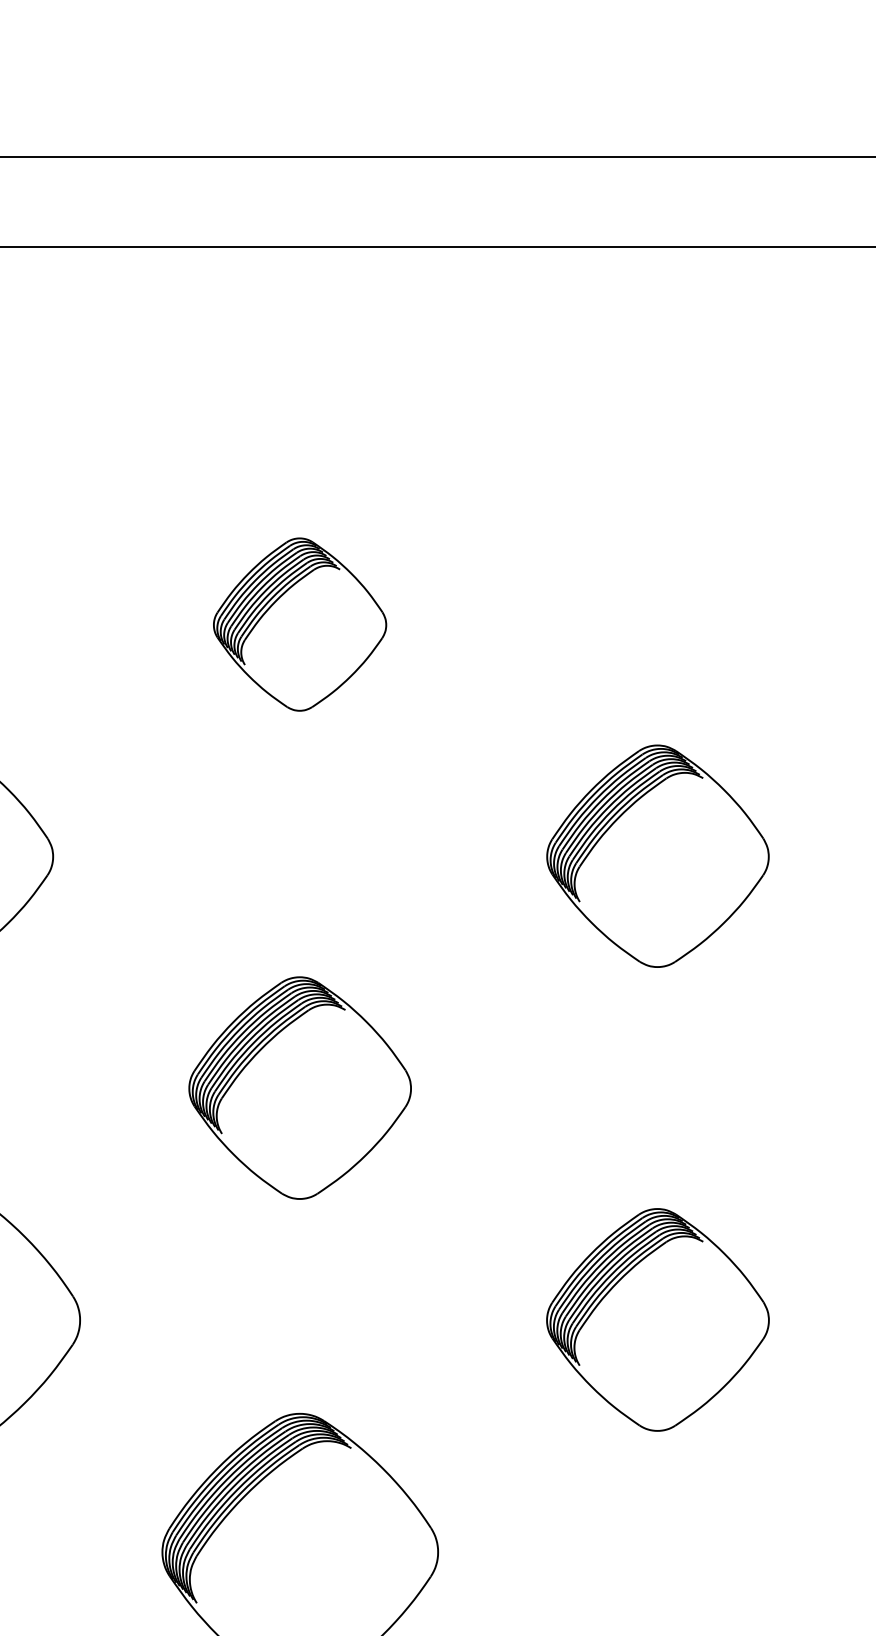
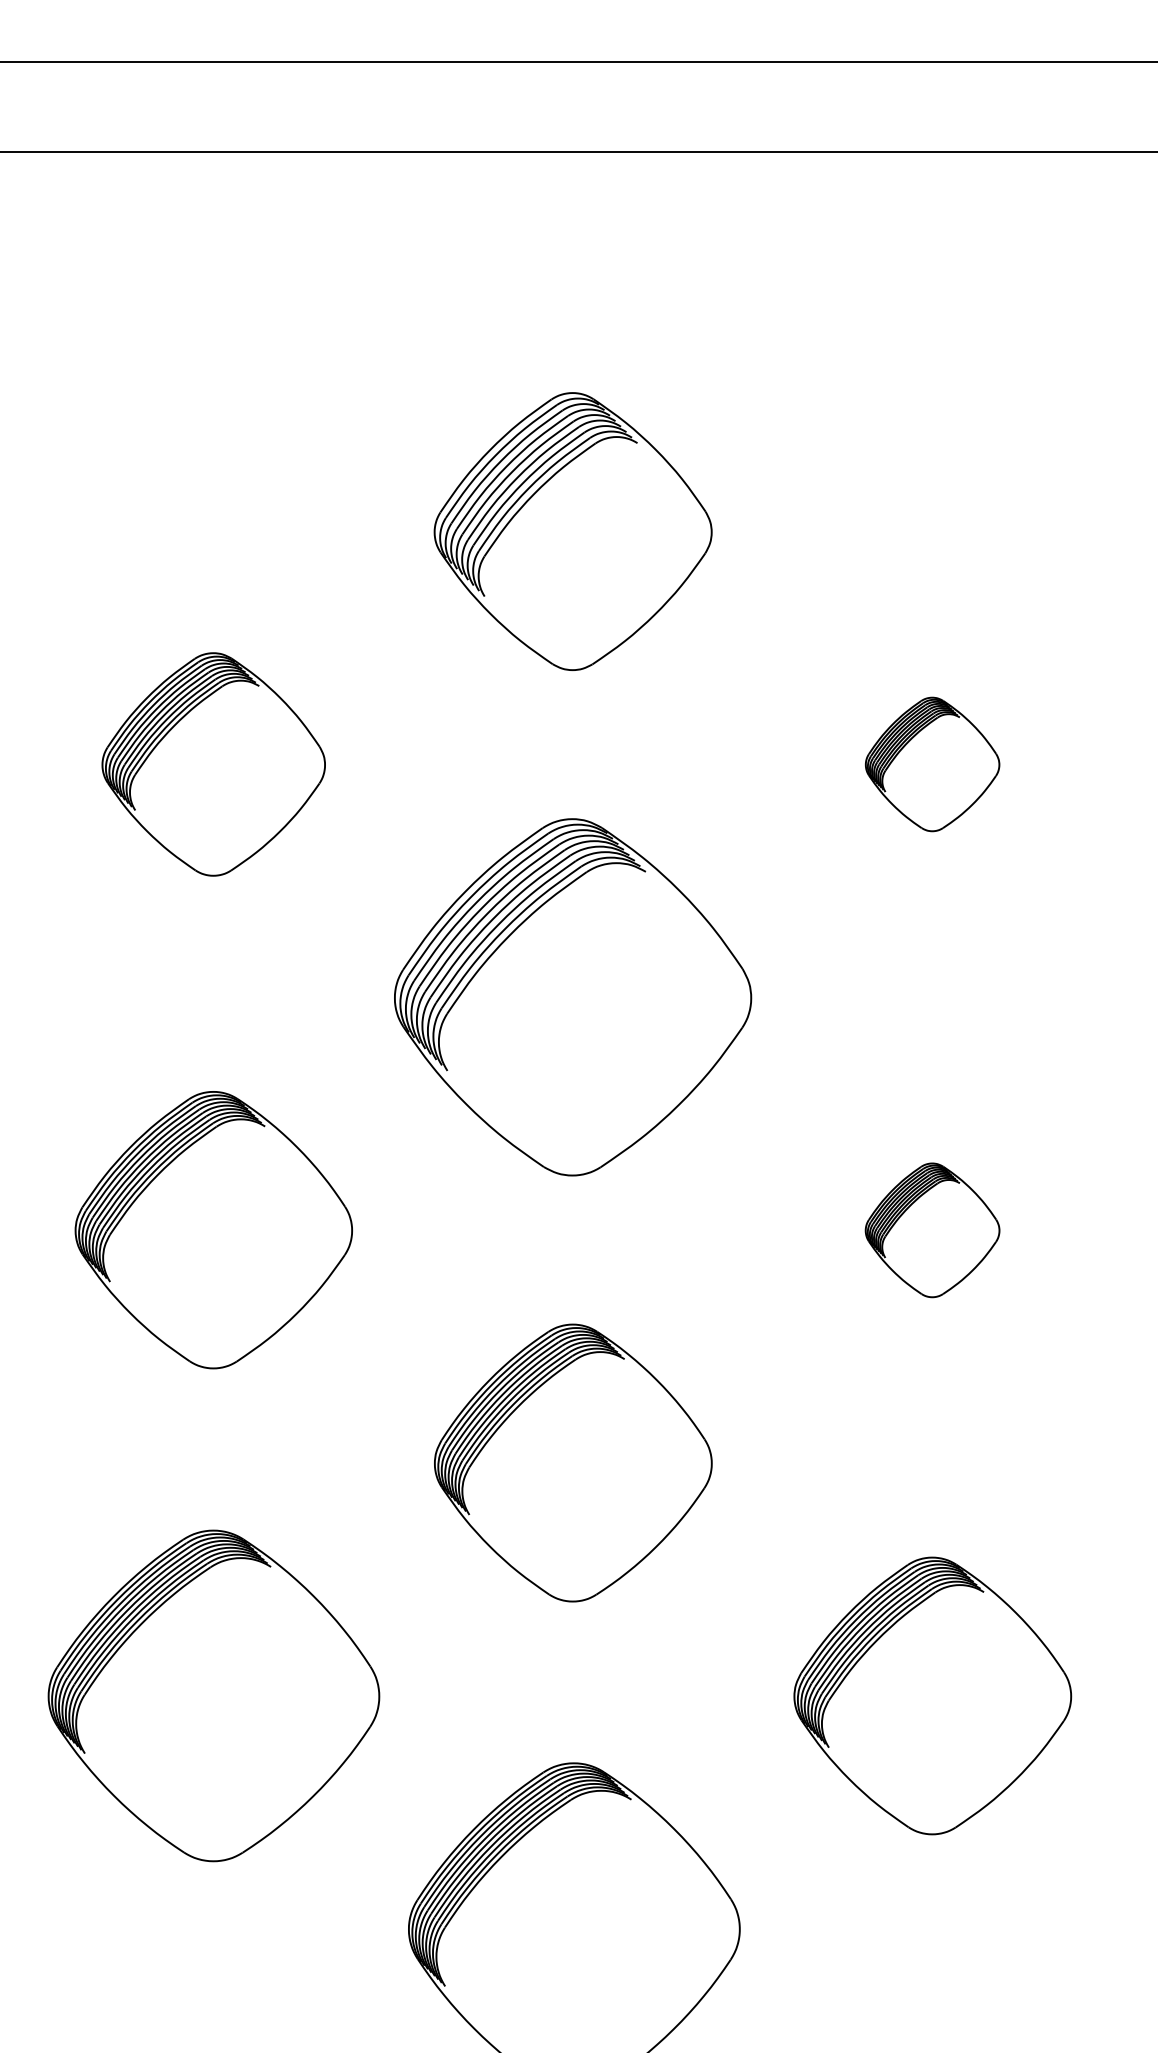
part: (299, 624) -> (572, 531), size x1.6
part: (657, 856) -> (932, 764), size x0.6
part: (300, 1088) -> (573, 997), size x1.6
part: (657, 1320) -> (932, 1230), size x0.6

